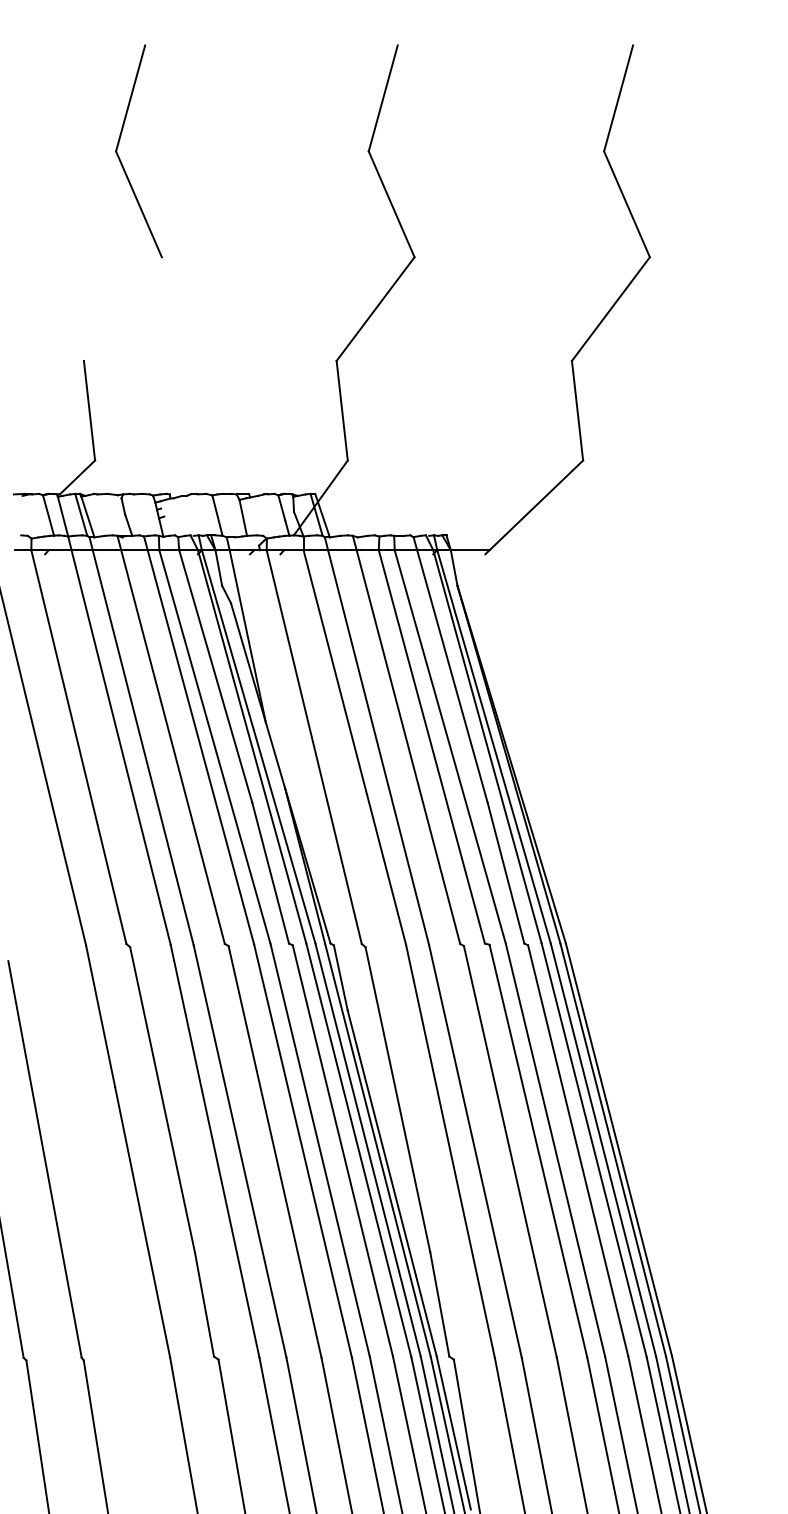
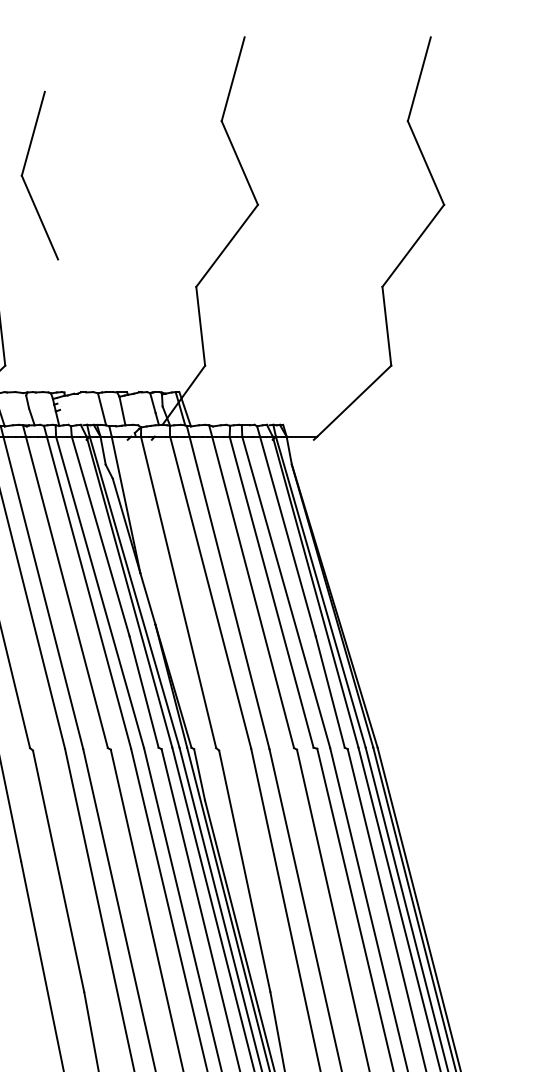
part: (120, 158) -> (25, 181), moved

